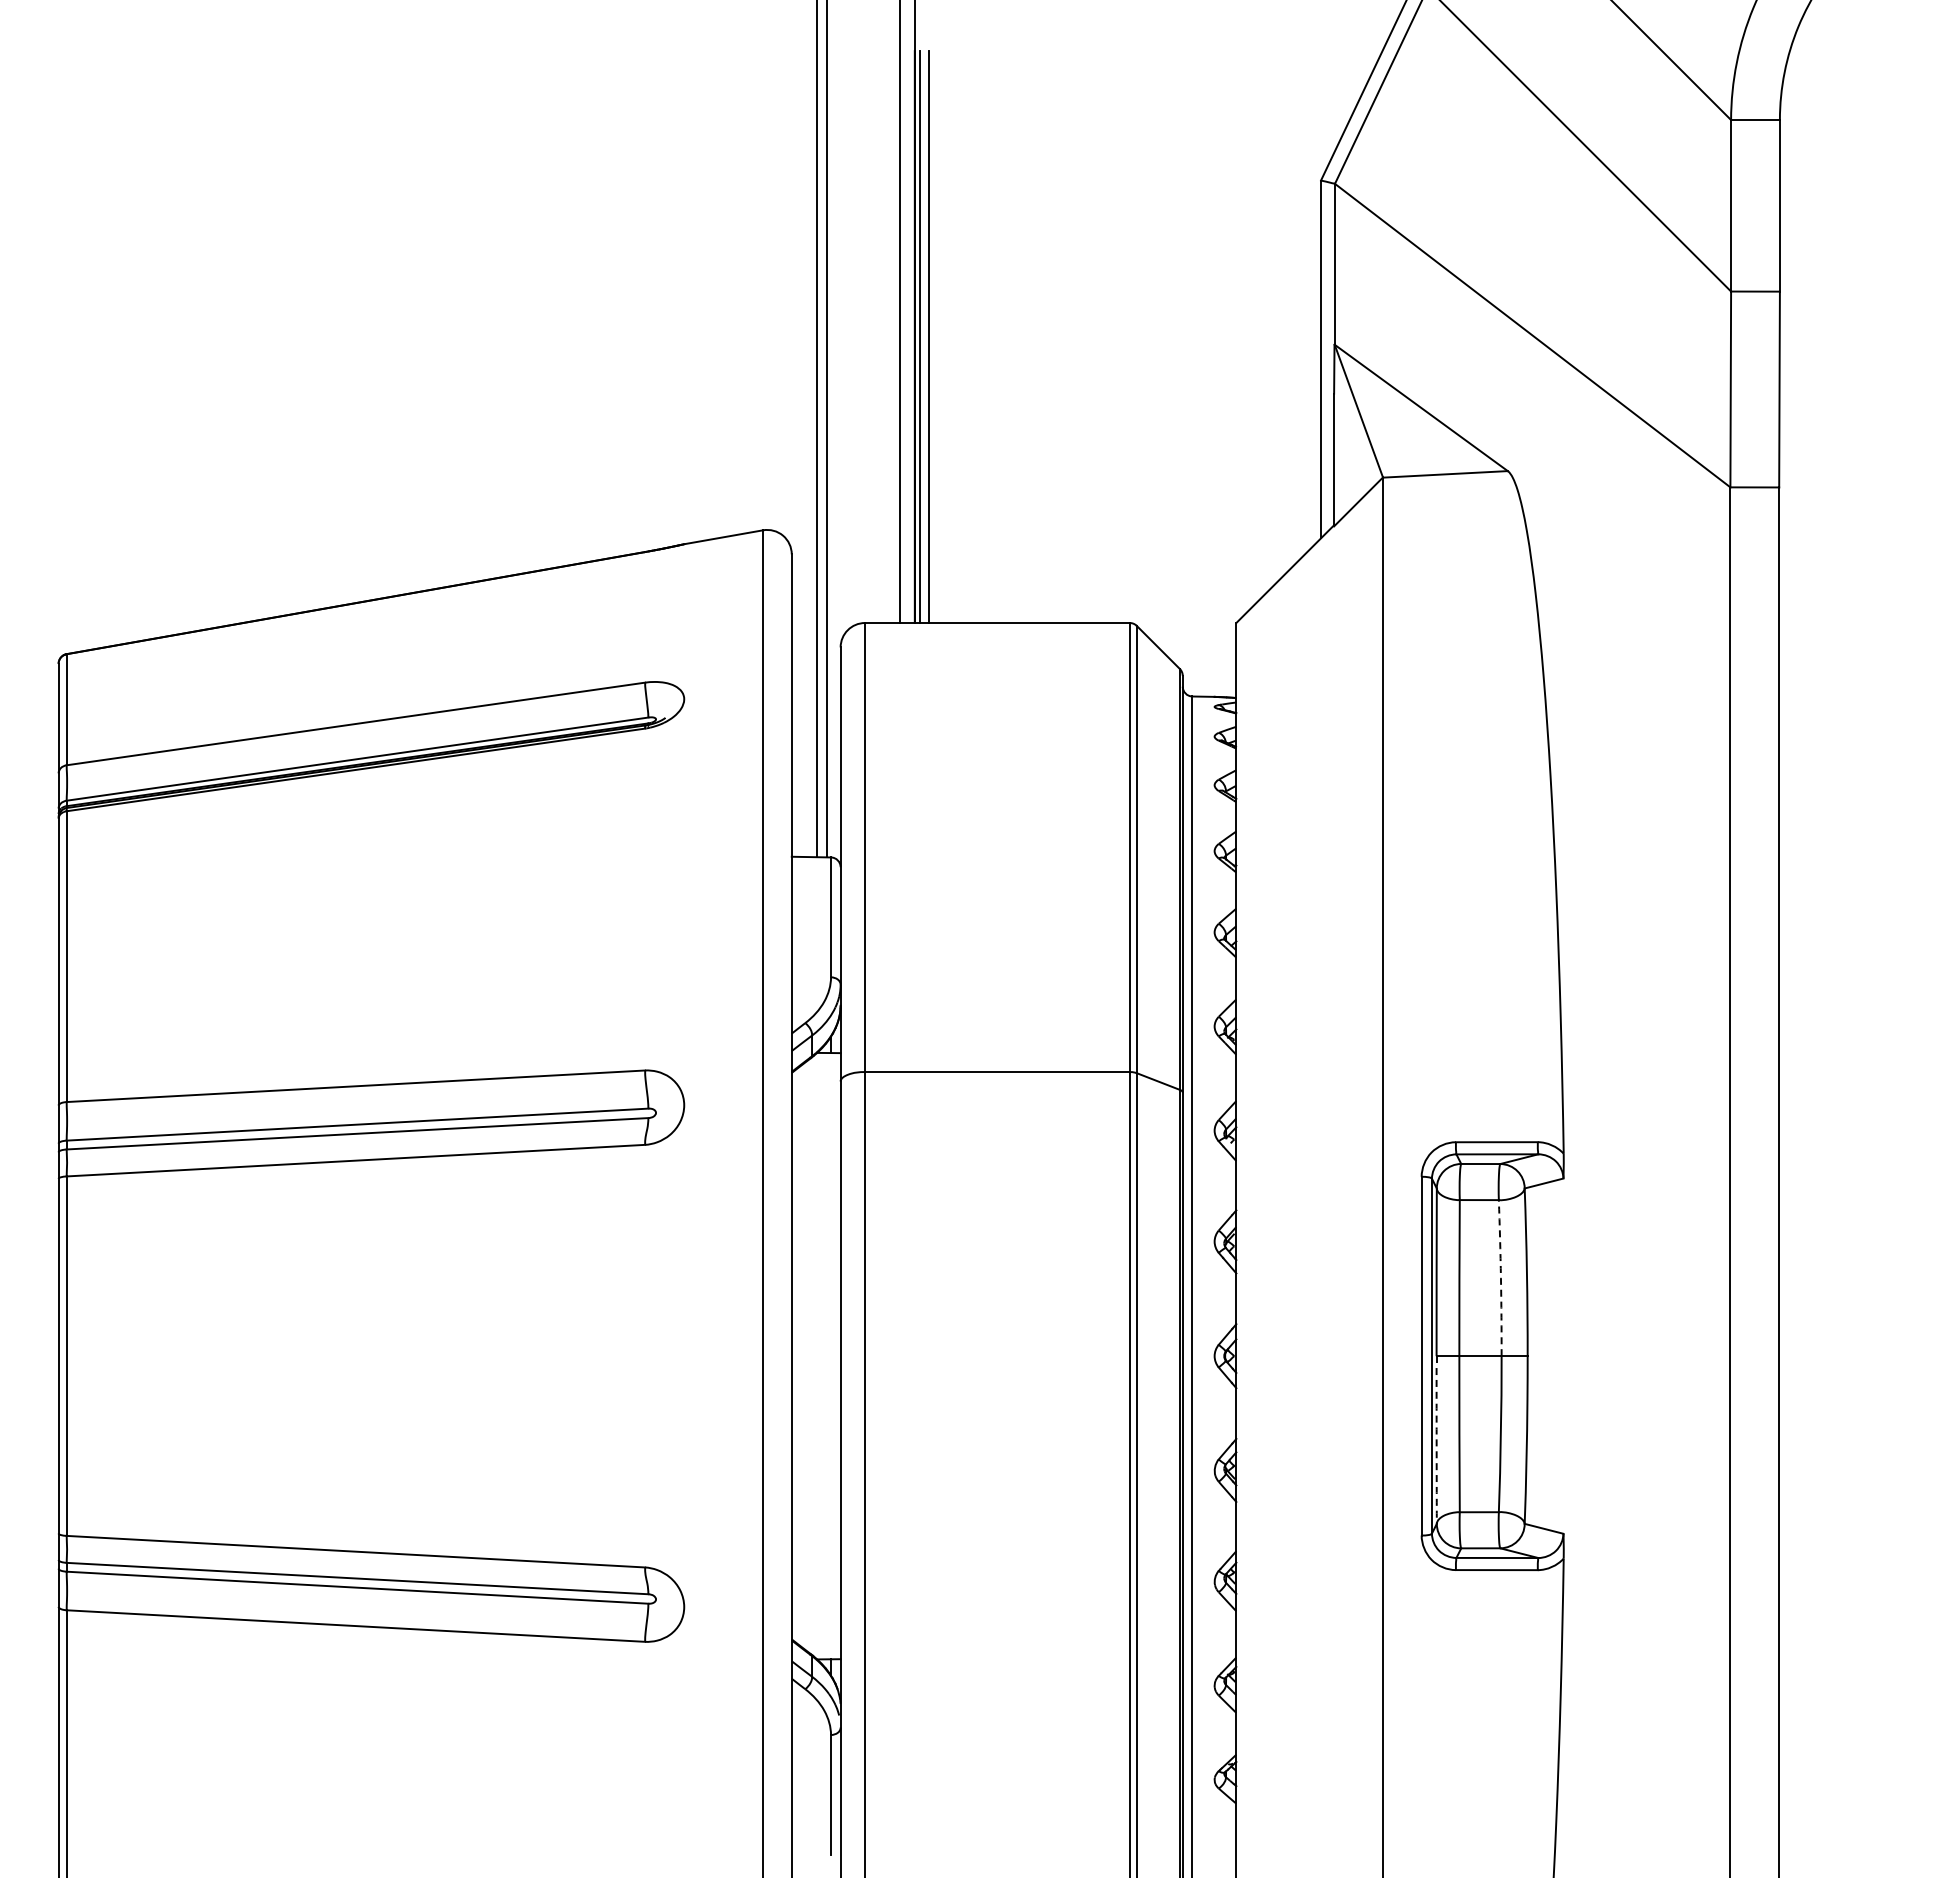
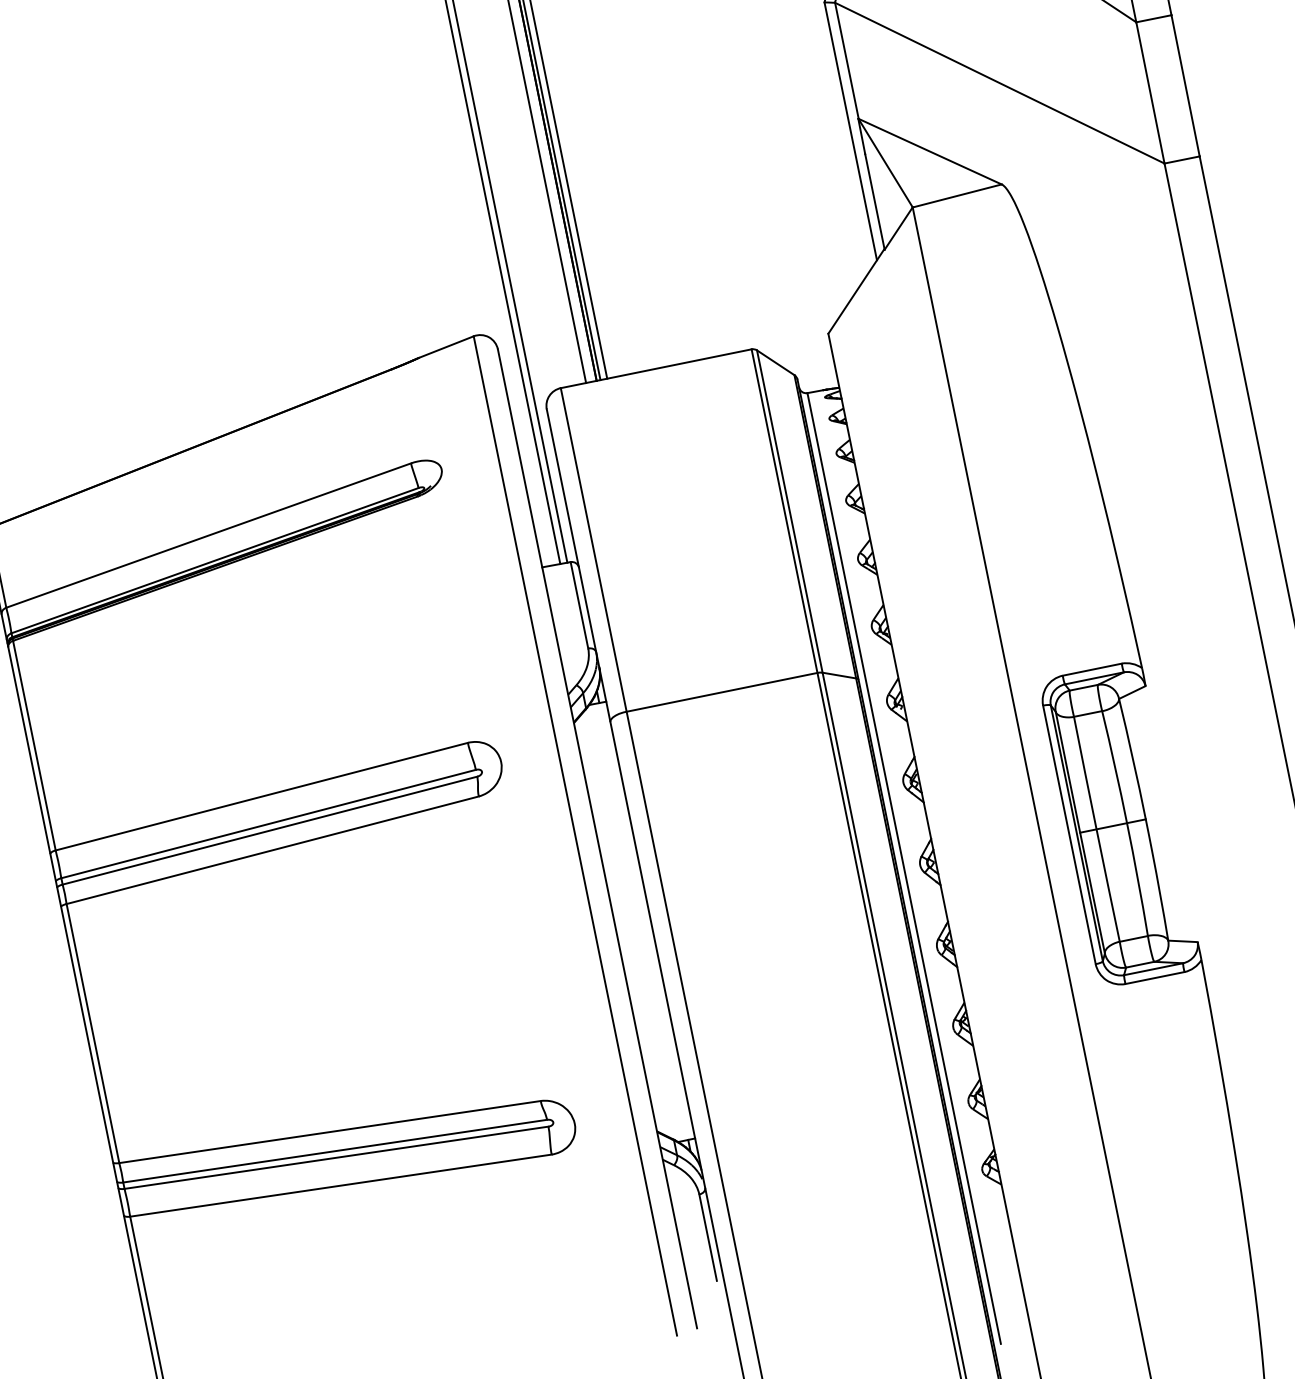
arc: (1500, 1278) -> (1114, 767), dashed -> solid
arc: (1436, 1440) -> (1092, 893), dashed -> solid

